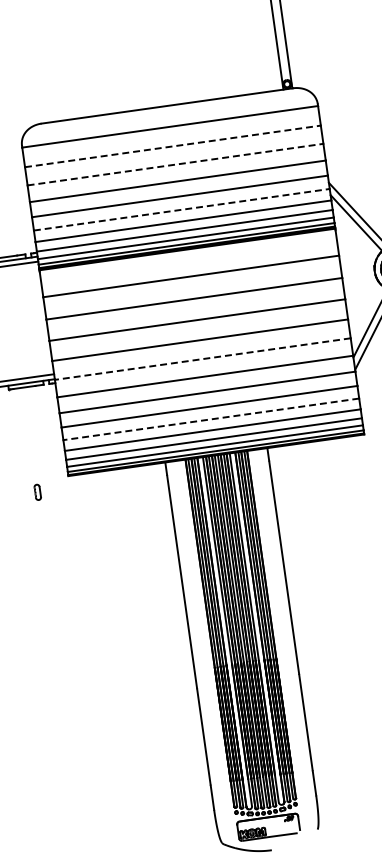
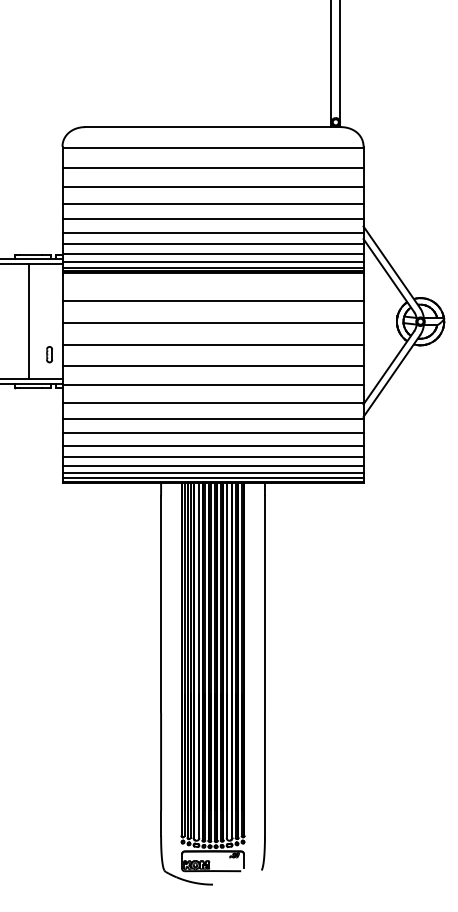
line: (173, 146) -> (213, 168), dashed -> solid
line: (175, 164) -> (213, 186), dashed -> solid
line: (182, 209) -> (213, 232), dashed -> solid
line: (12, 322) -> (28, 321), added
line: (203, 358) -> (213, 384), dashed -> solid
line: (211, 419) -> (213, 446), dashed -> solid
part: (37, 492) -> (49, 354), moved

